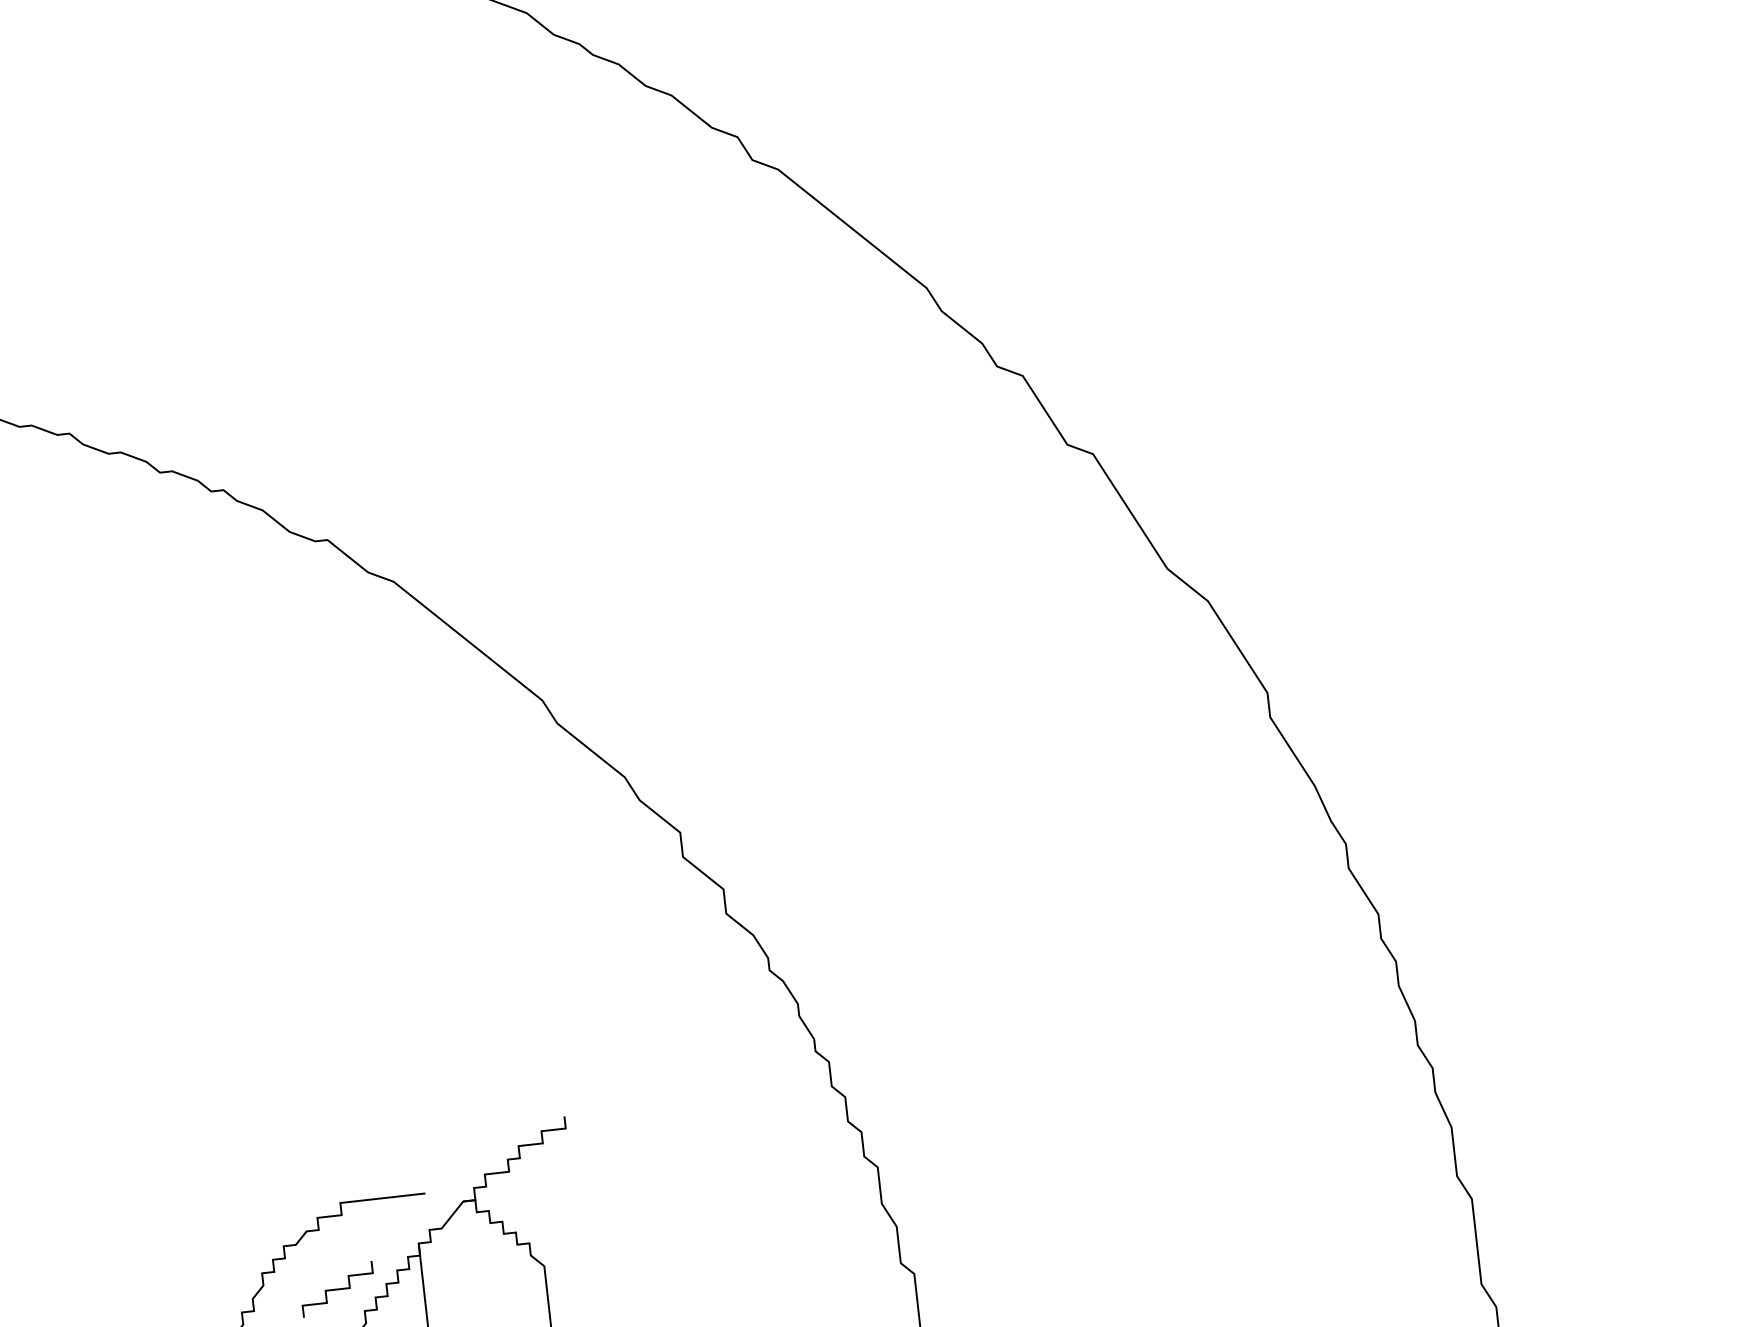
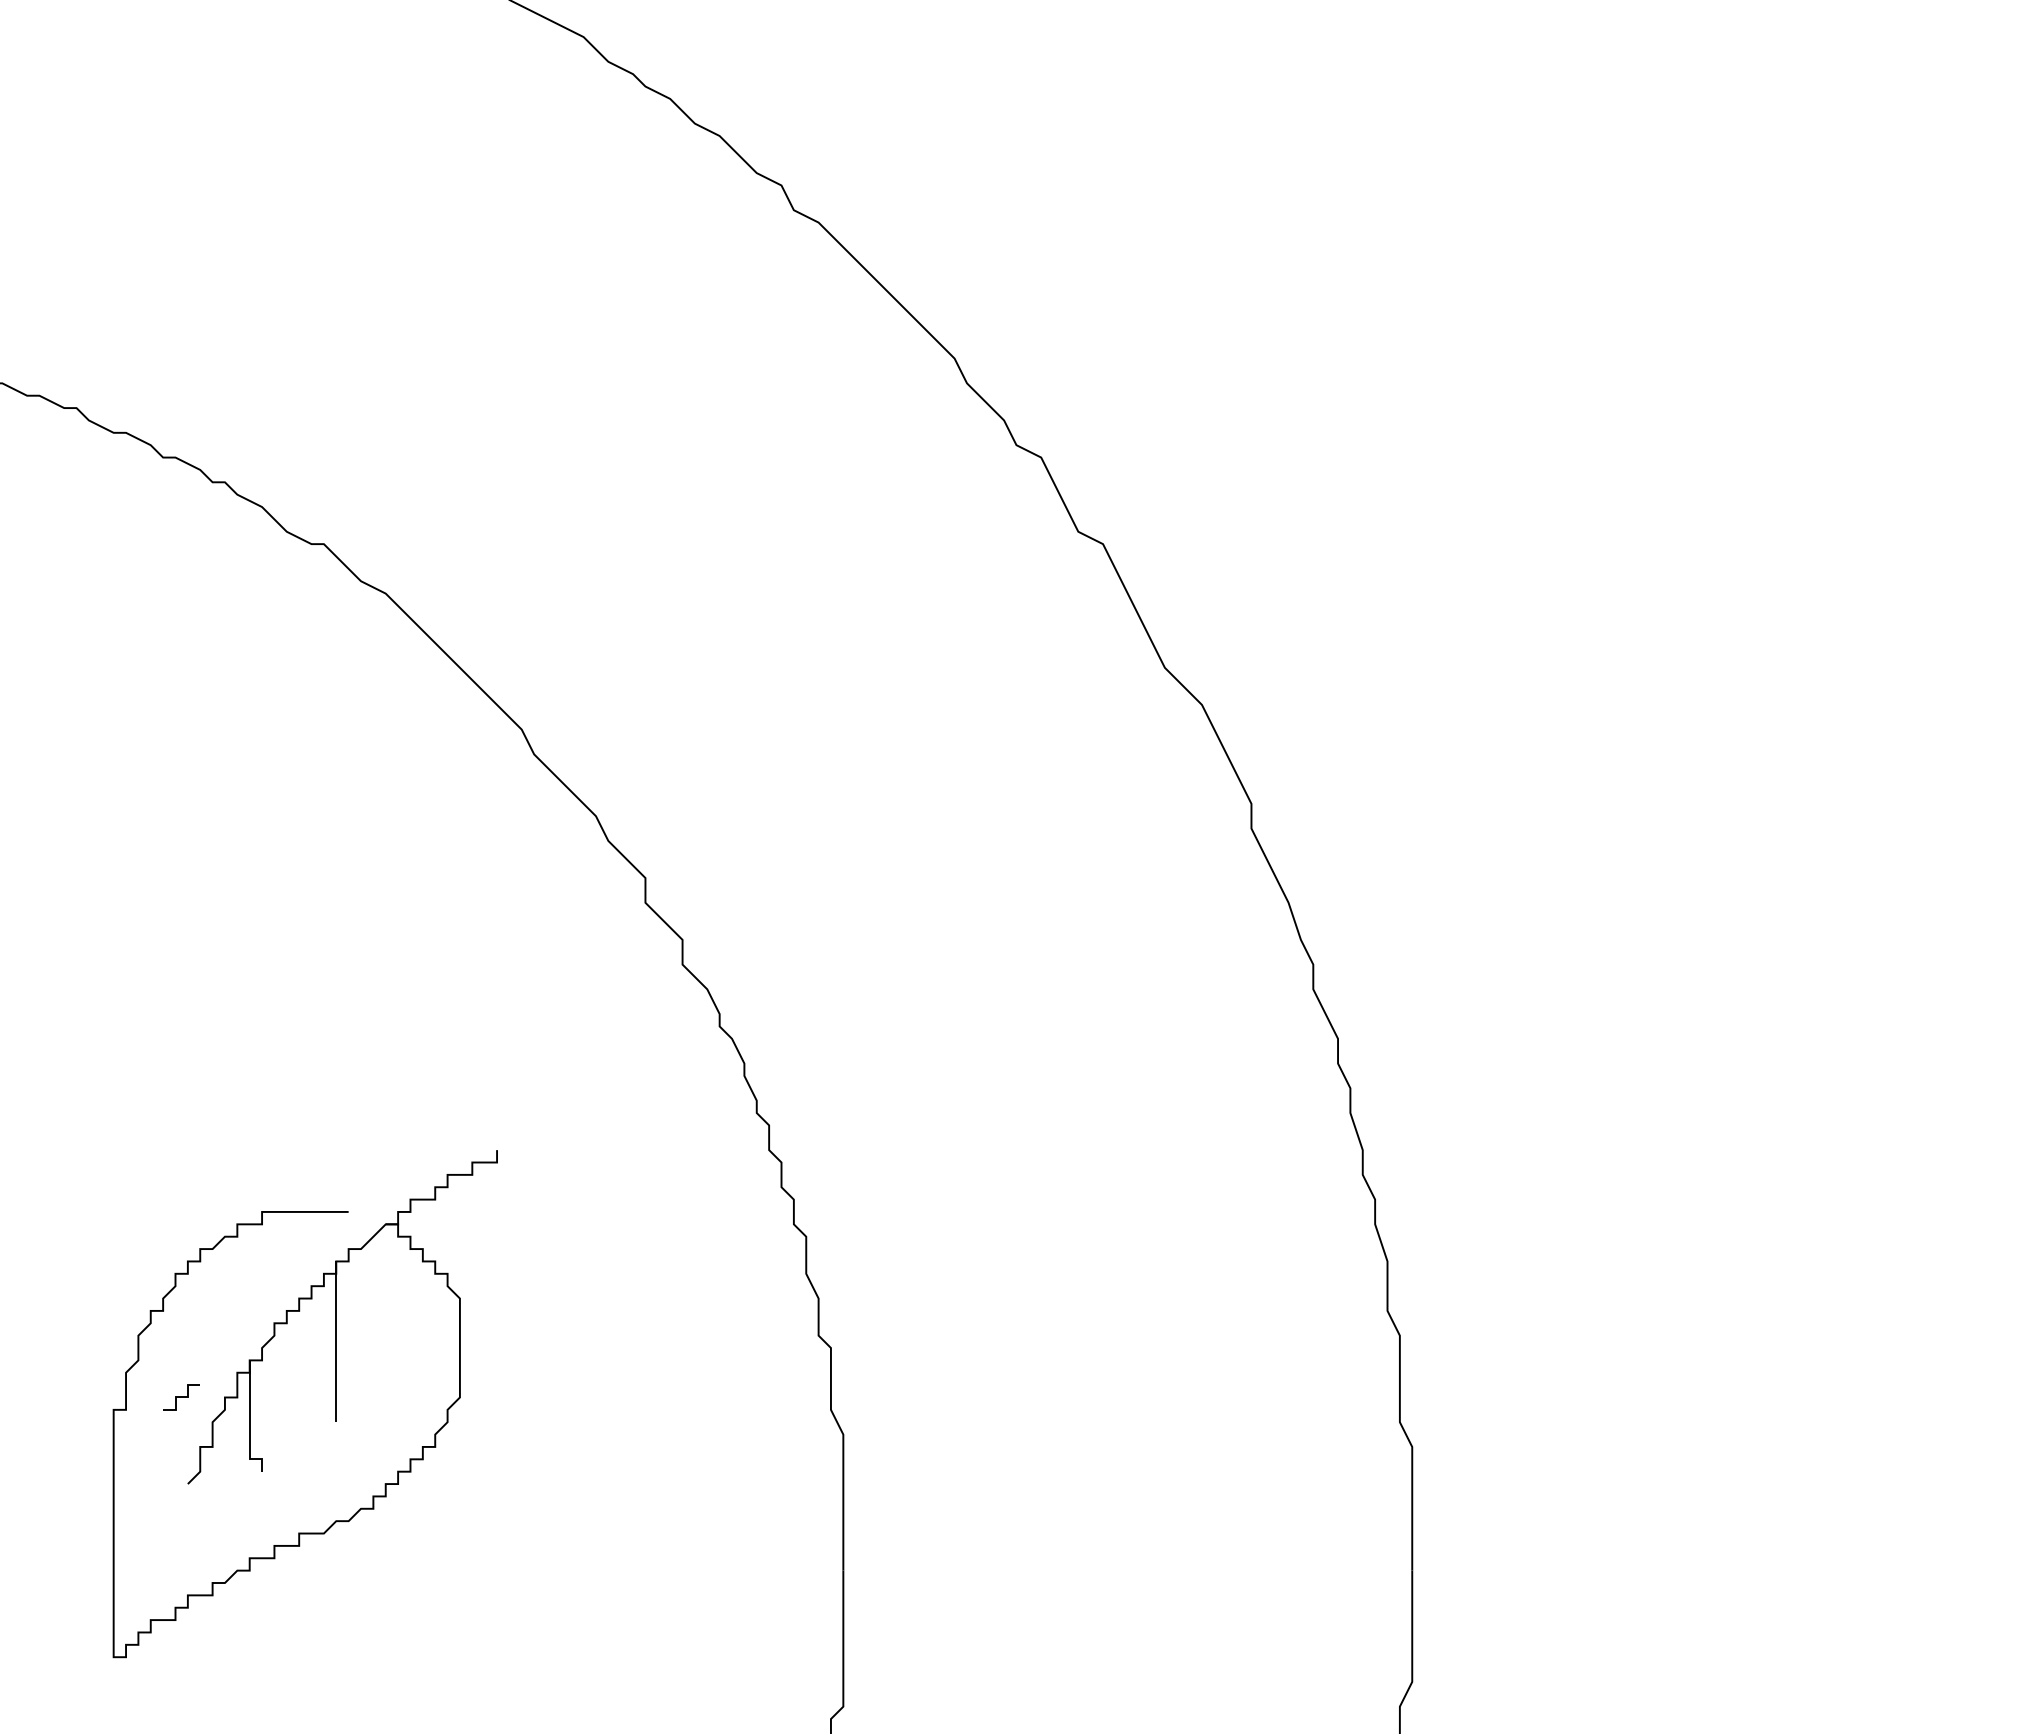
curve: (337, 1289) -> (249, 1298), removed

